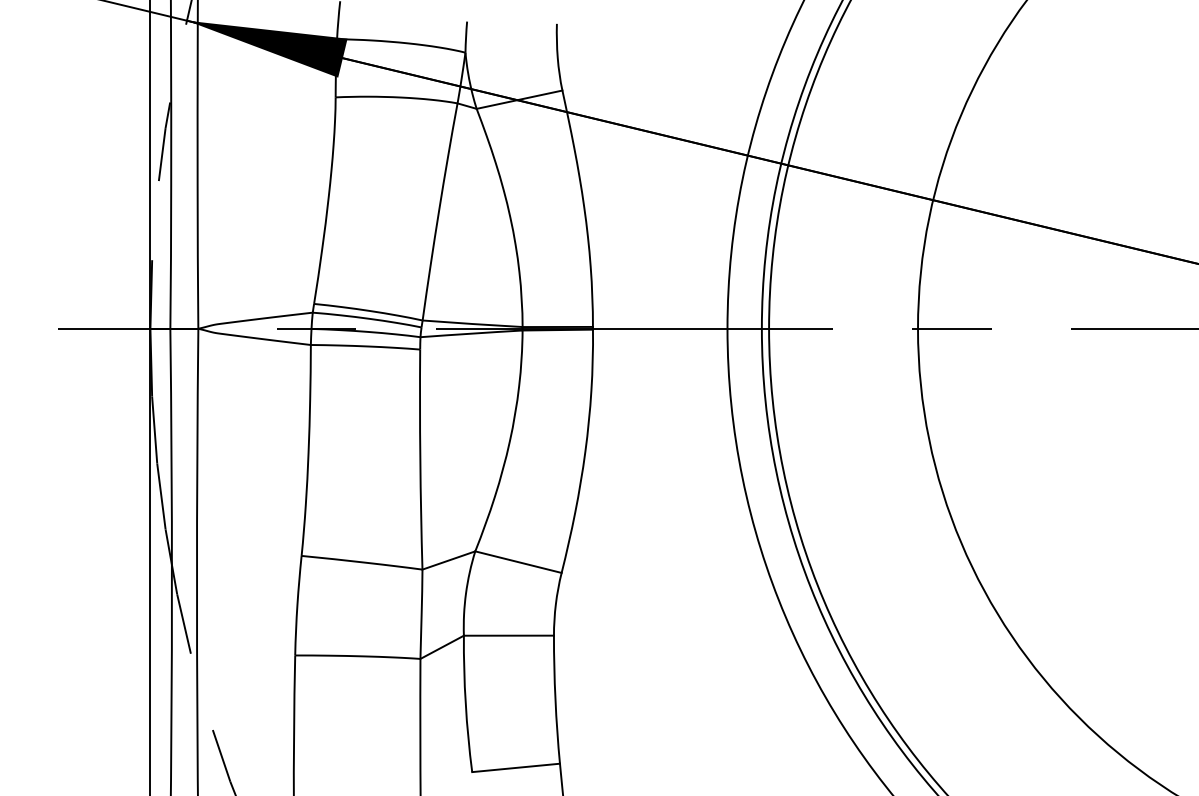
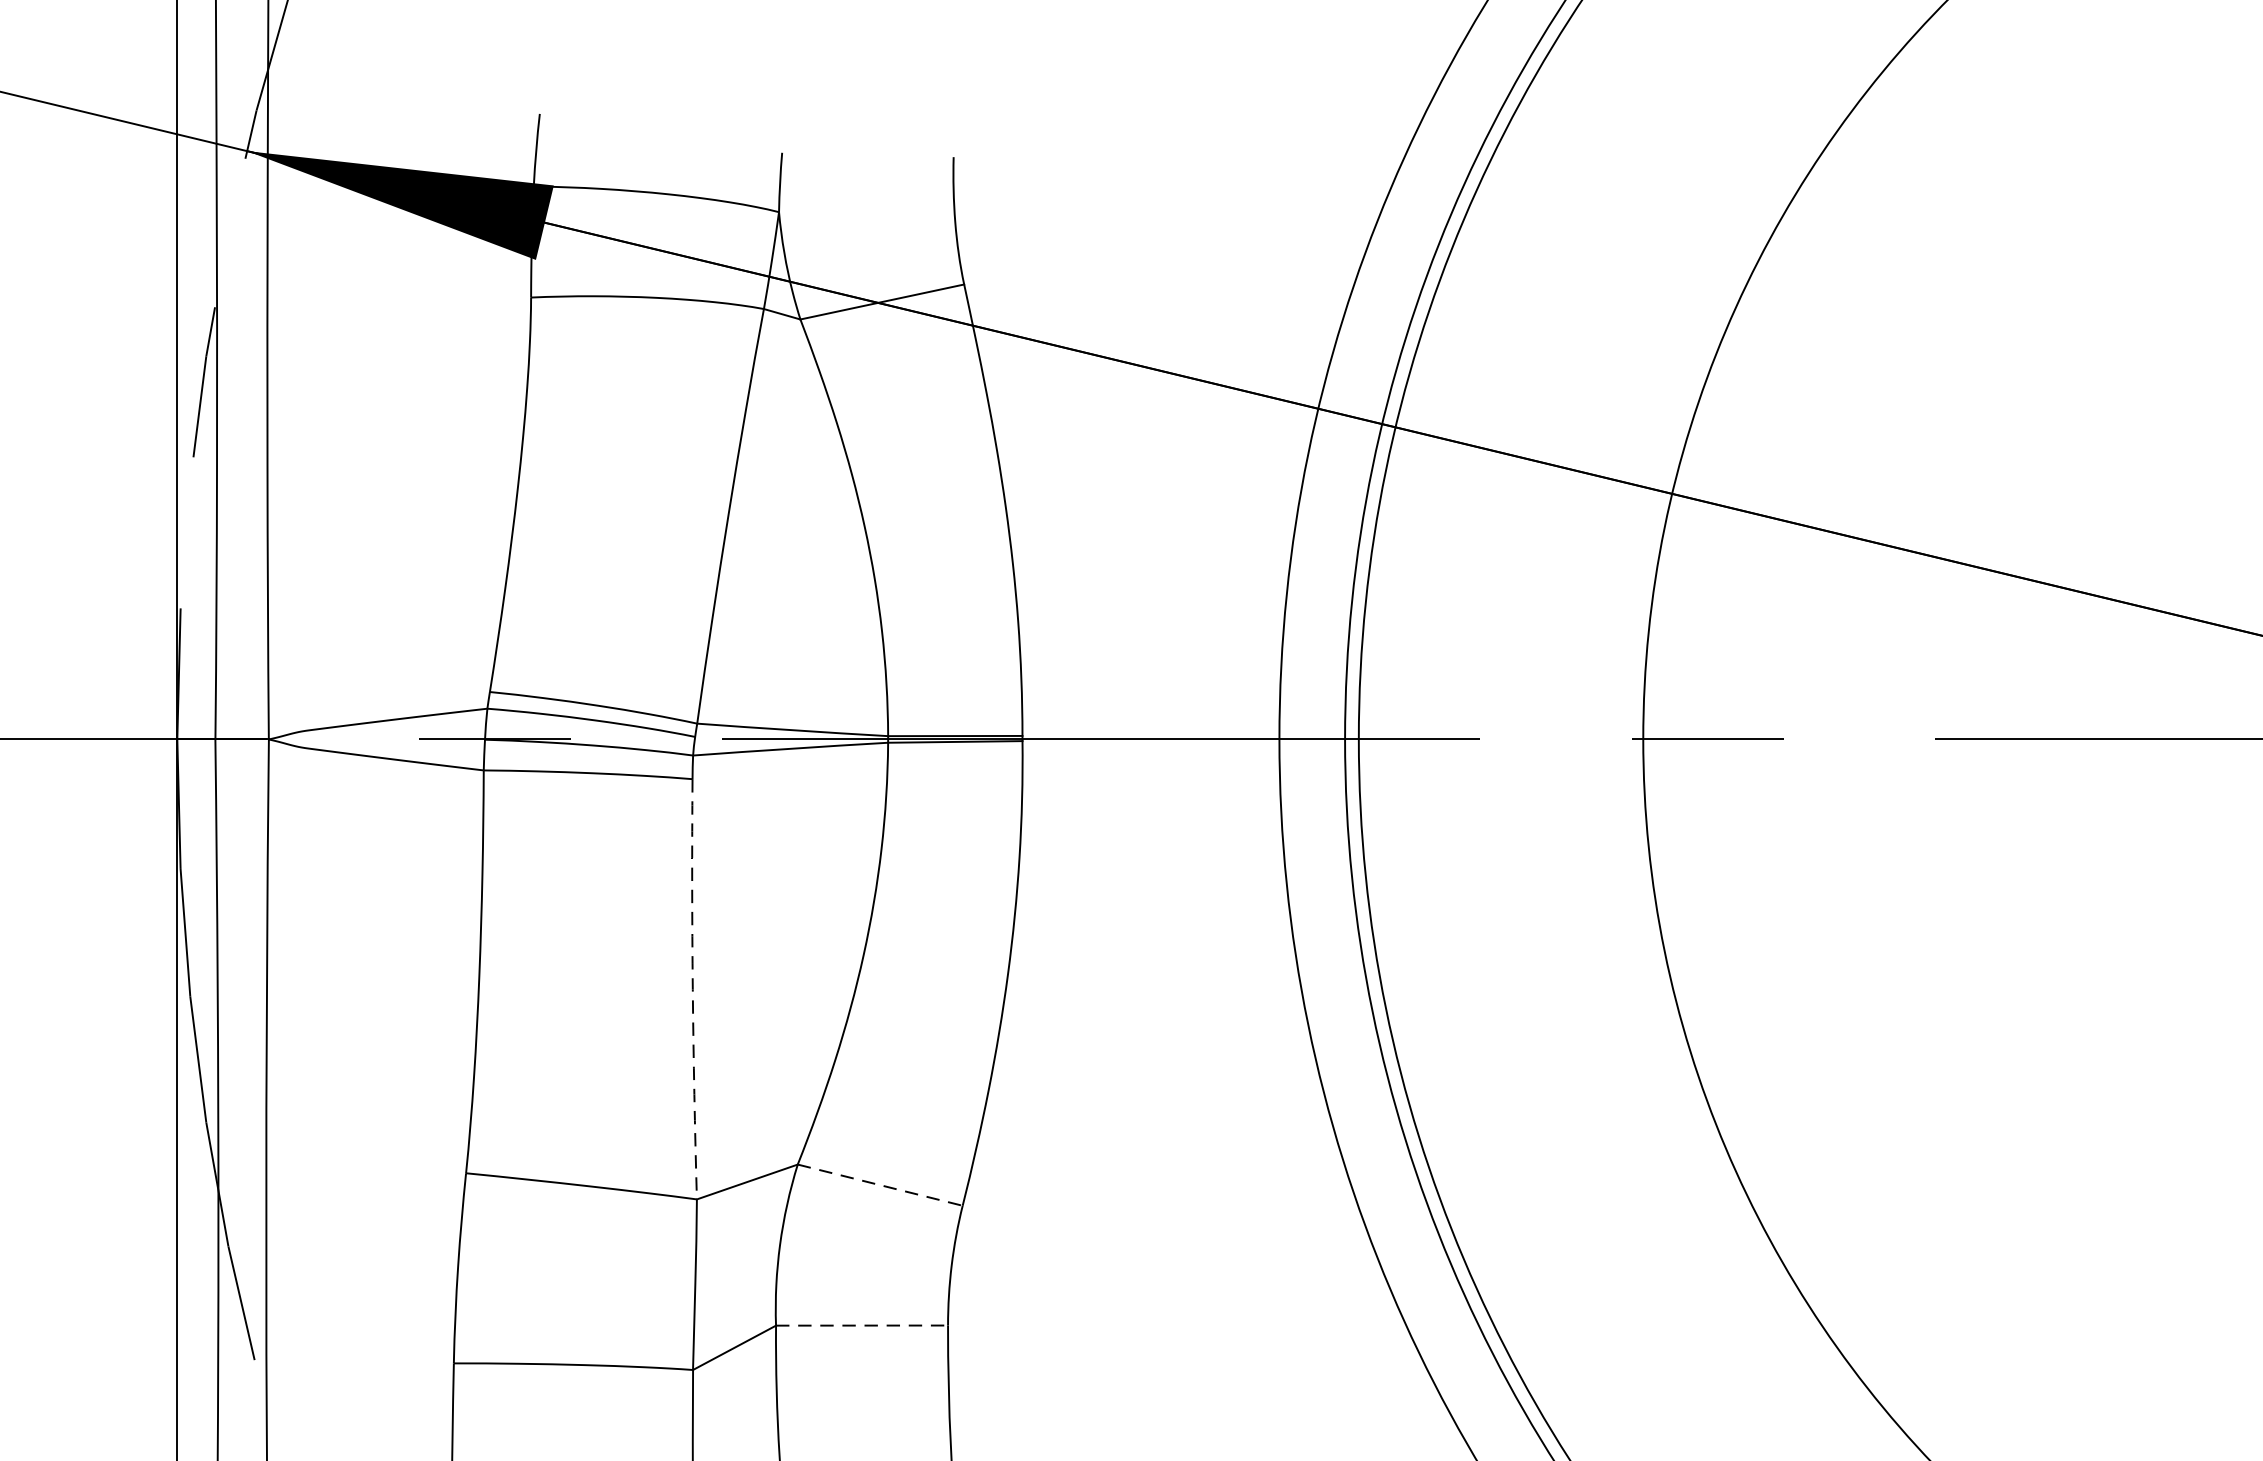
arc: (420, 459) -> (693, 989), solid -> dashed
line: (518, 562) -> (880, 1185), solid -> dashed
line: (509, 635) -> (863, 1325), solid -> dashed

